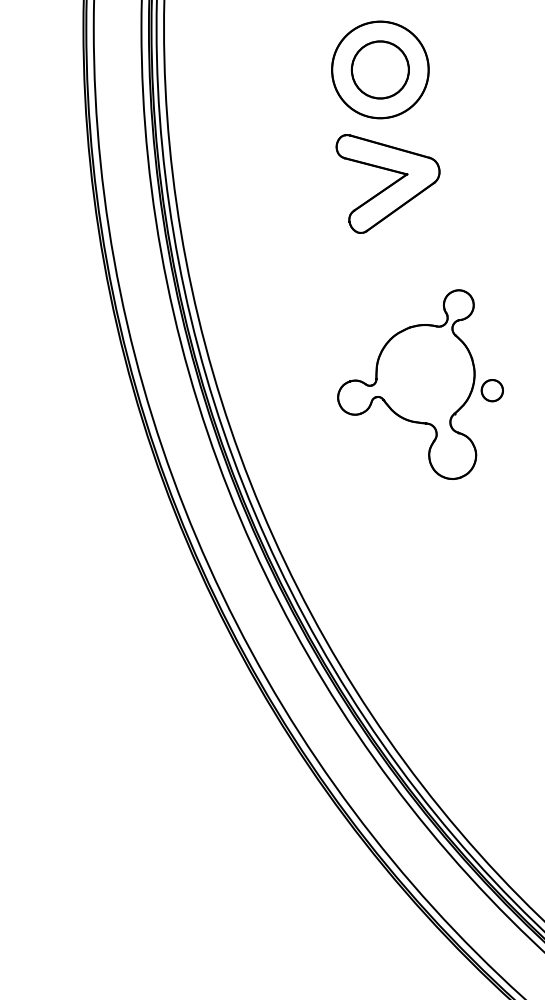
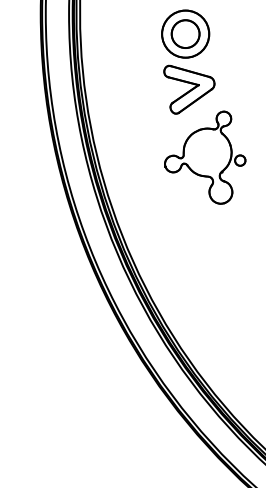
part: (421, 384) -> (205, 157), moved

